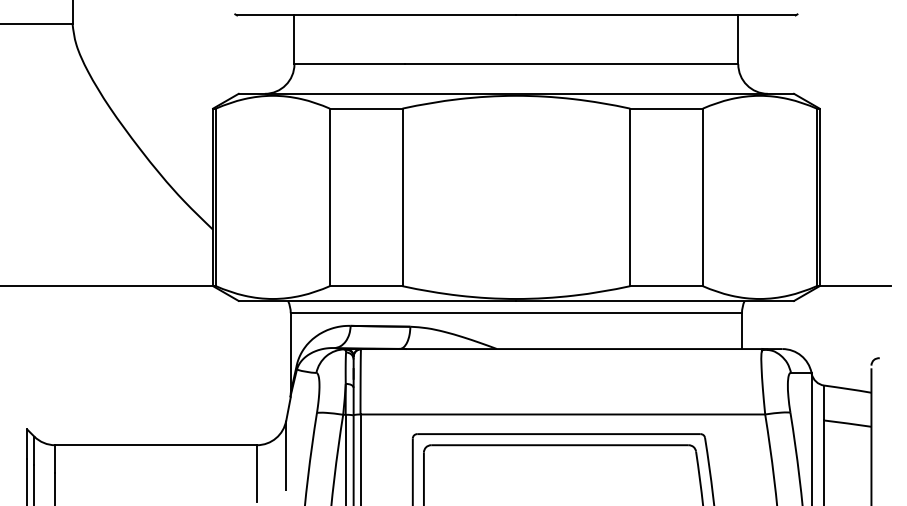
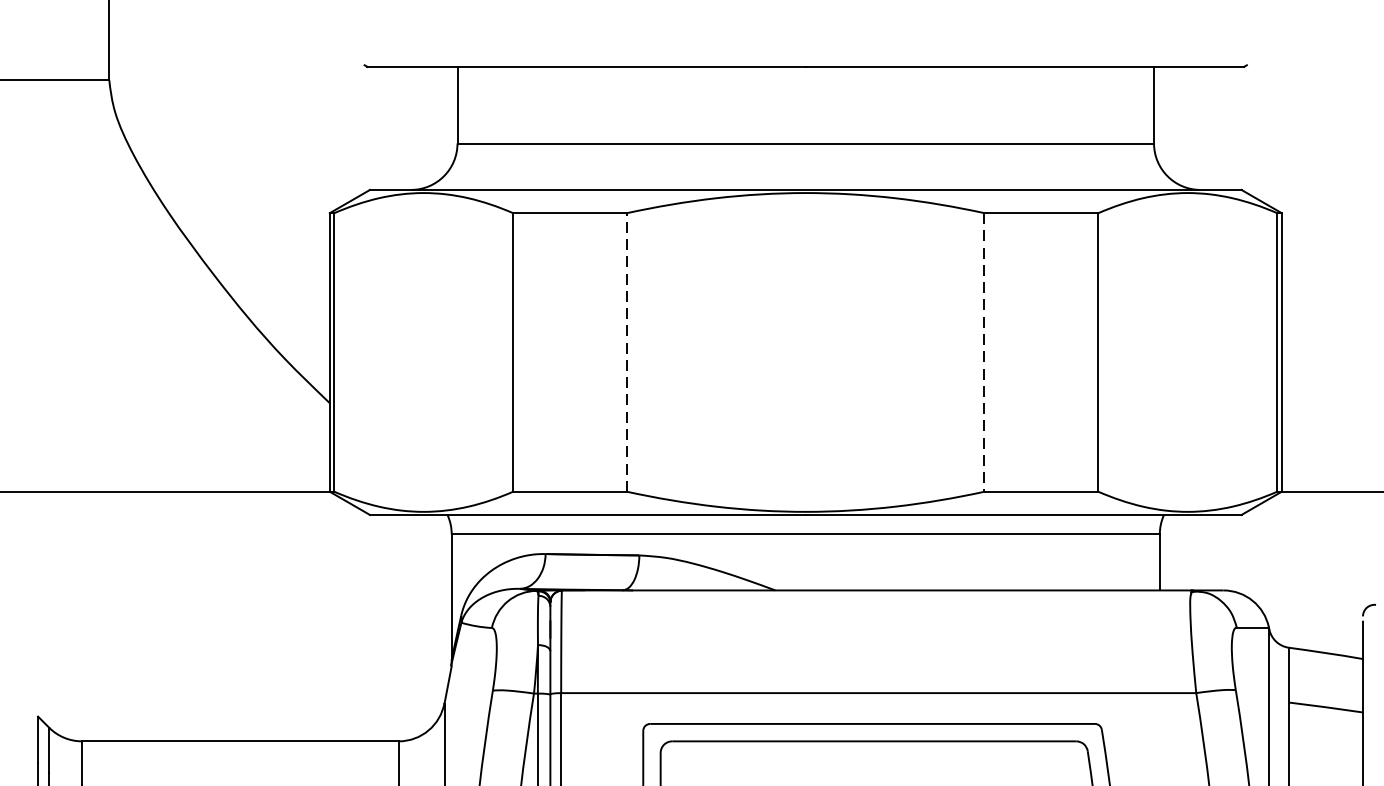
line: (402, 197) -> (627, 352), solid -> dashed
line: (630, 197) -> (984, 352), solid -> dashed

